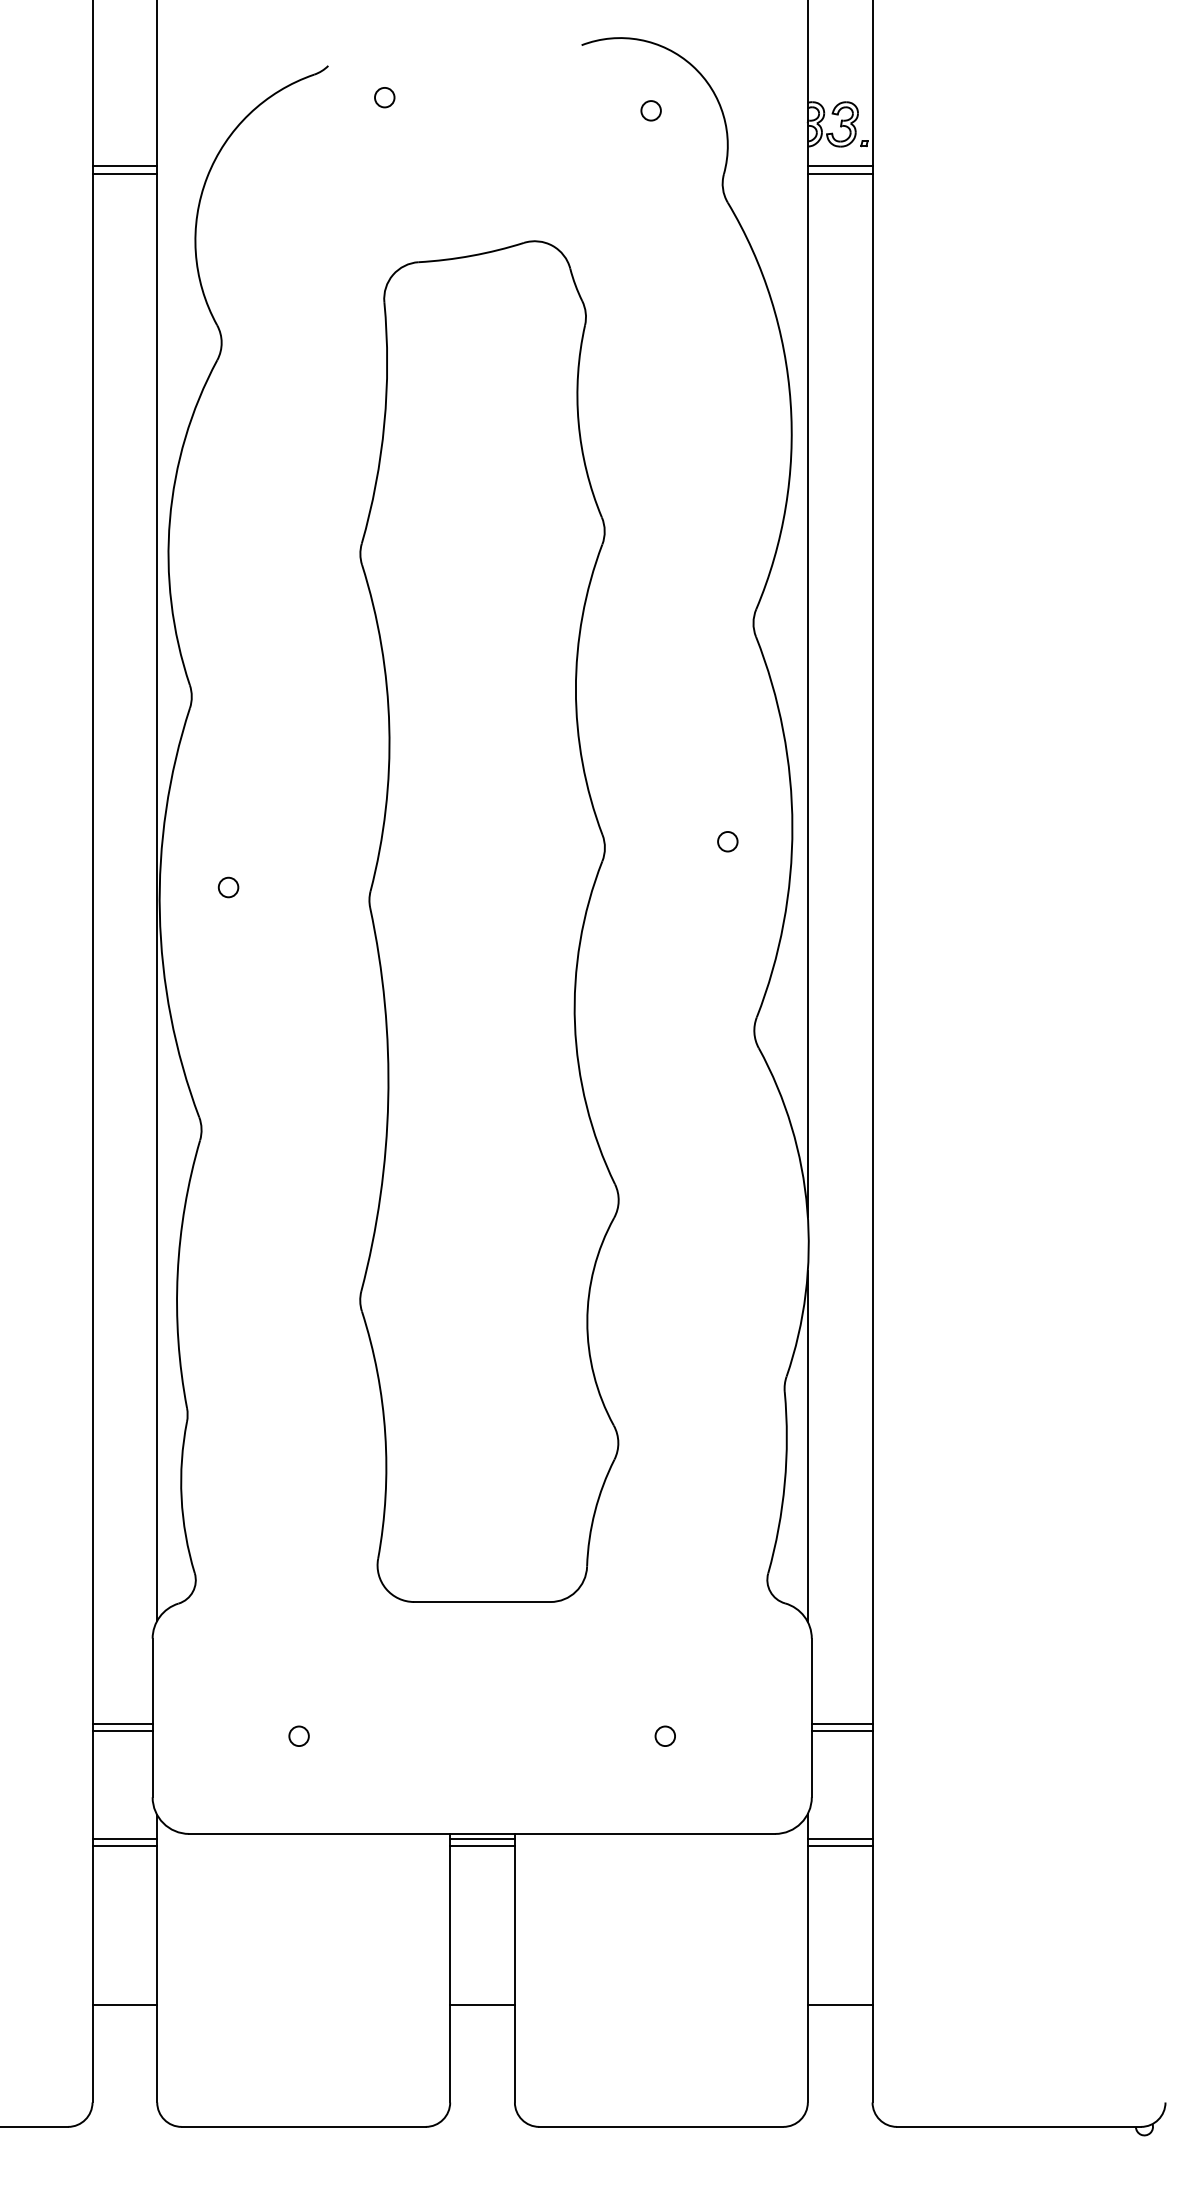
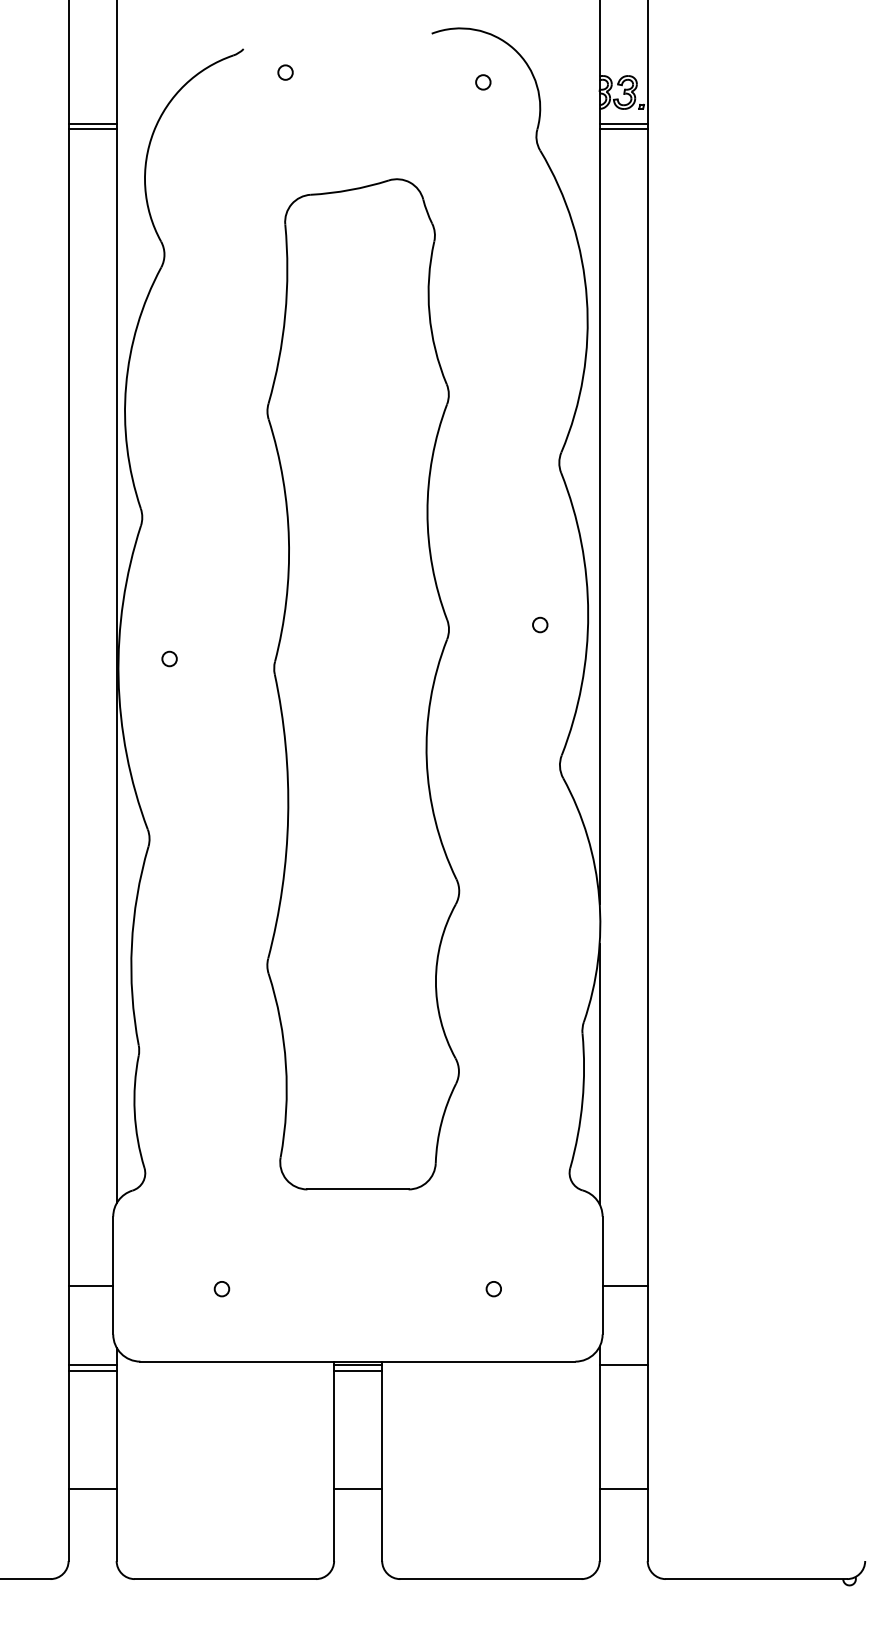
line: (122, 1724) -> (90, 1280), removed
line: (841, 1724) -> (624, 1280), removed
line: (839, 1845) -> (623, 1370), removed

